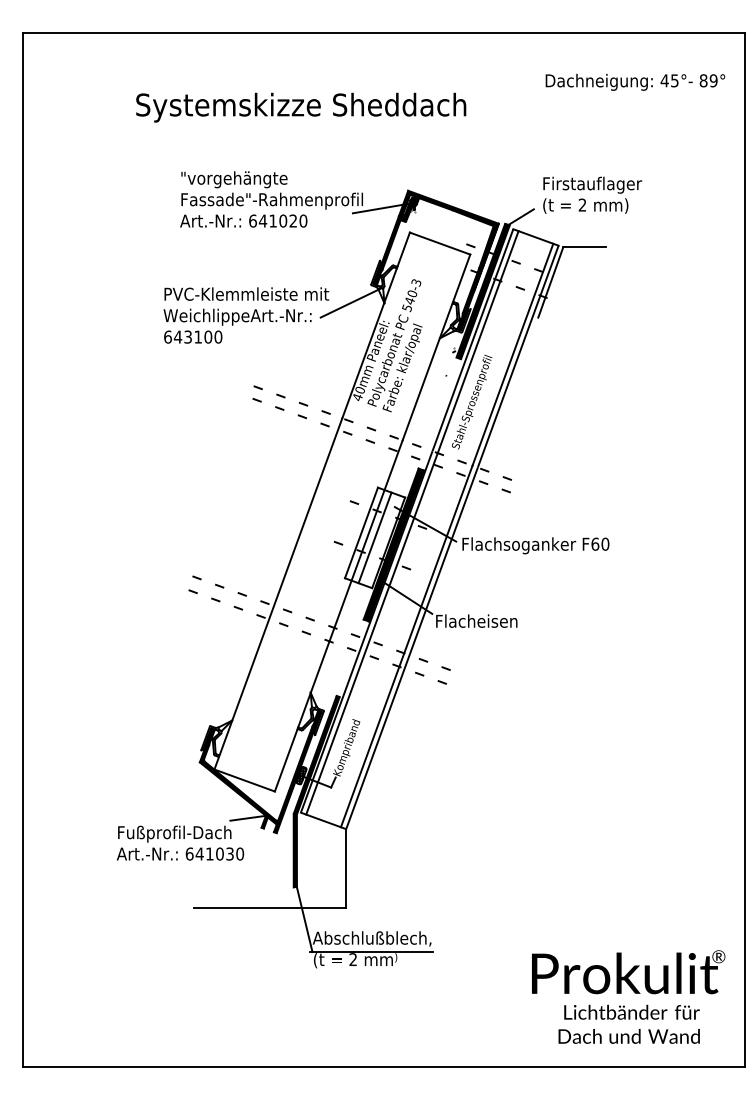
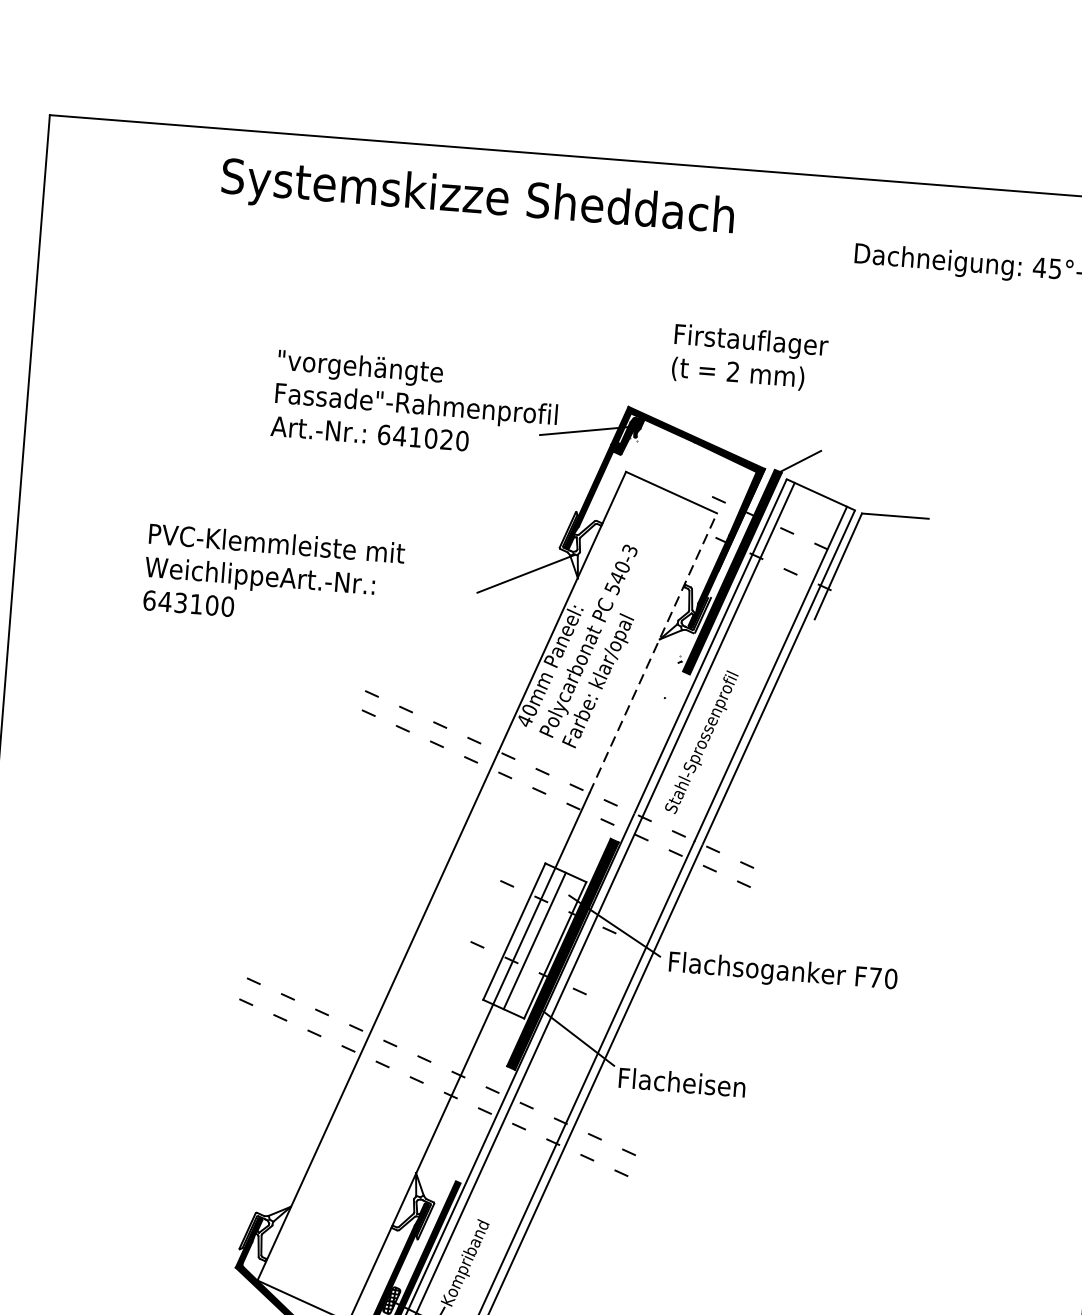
text: (301, 107) -> (478, 199), moved
text: (592, 194) -> (749, 356), moved
text: (246, 315) -> (273, 576), moved
line: (436, 347) -> (653, 653), solid -> dashed
text: (595, 543) -> (875, 976), F60 -> F70

